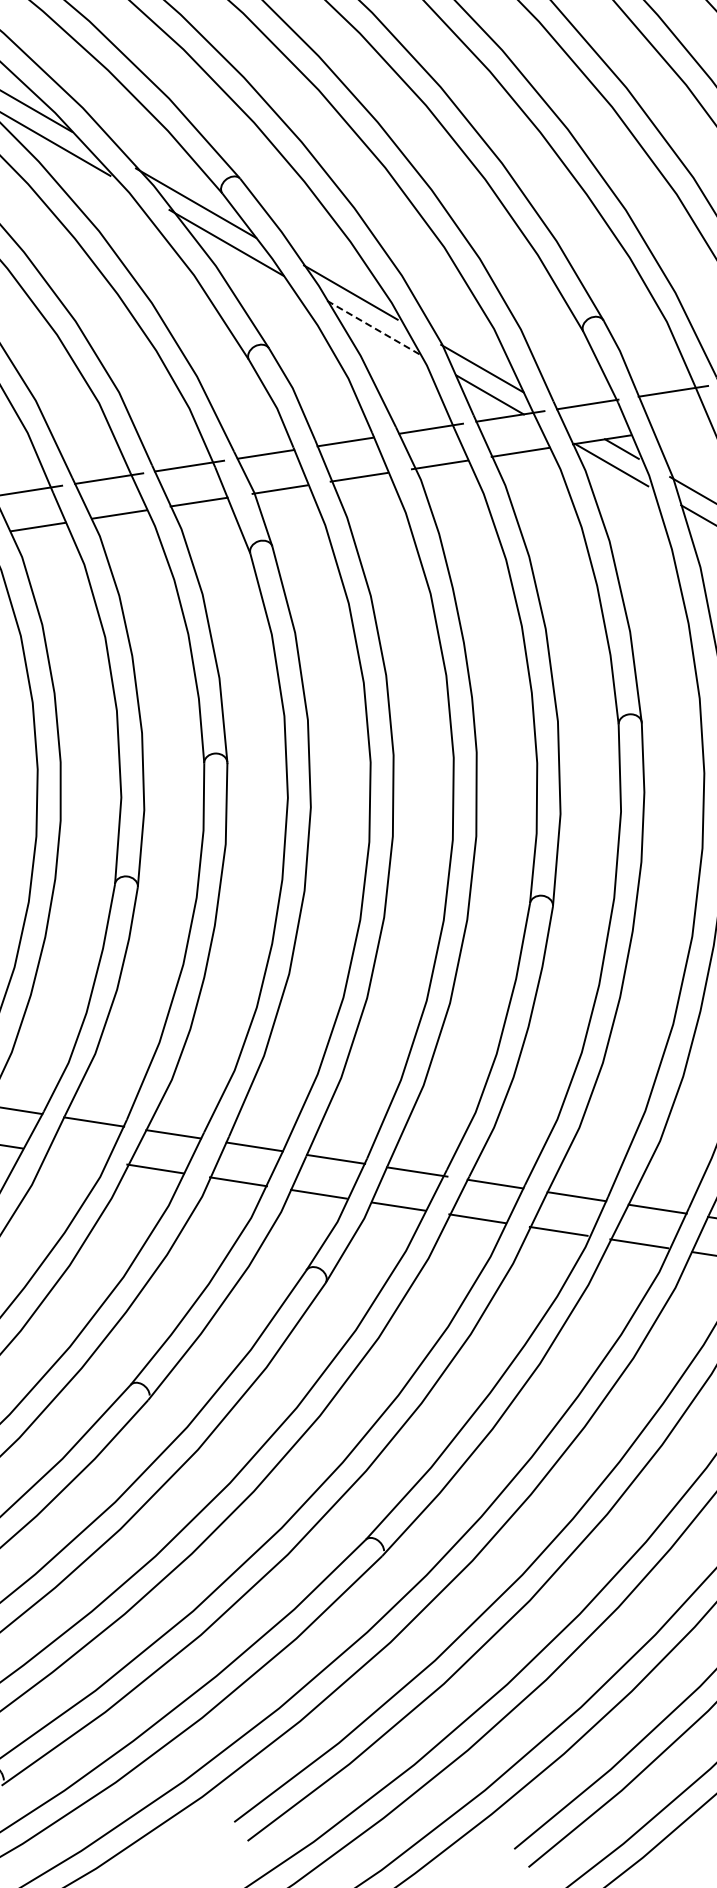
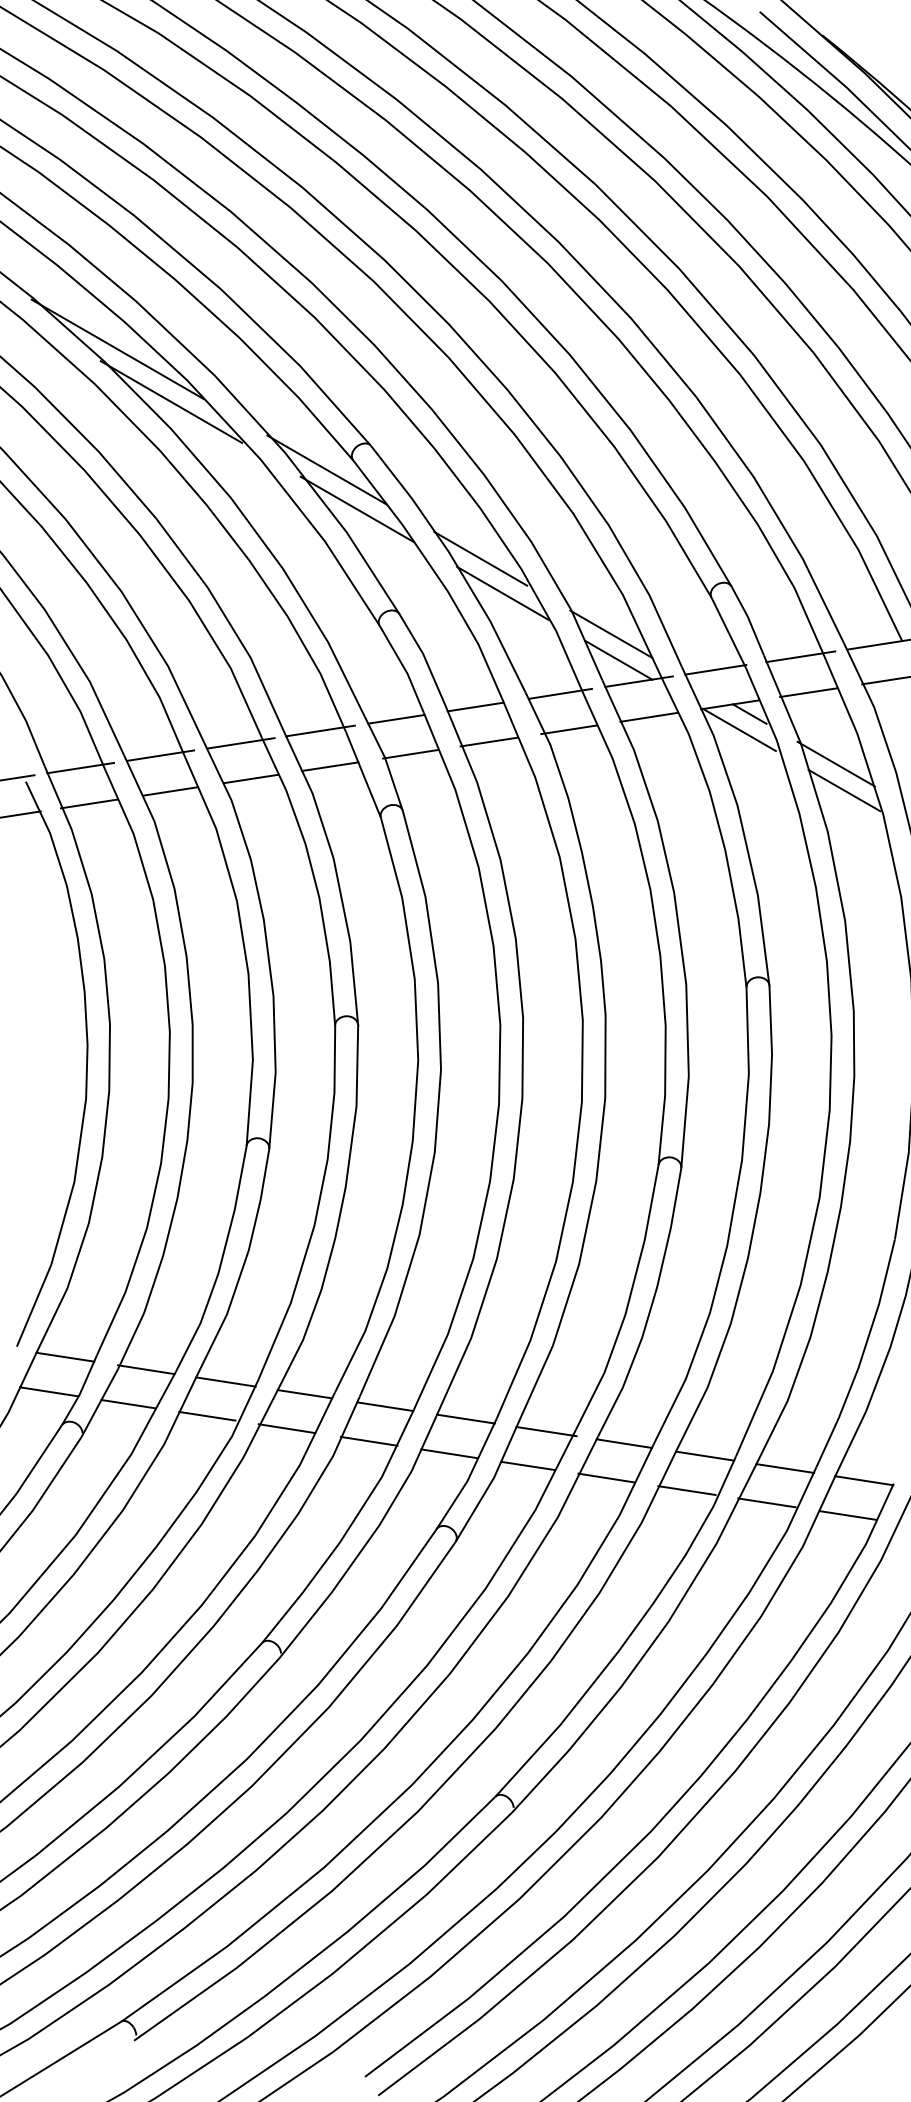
line: (373, 327) -> (503, 593), dashed -> solid
line: (681, 427) -> (808, 692), added
line: (75, 1155) -> (207, 1415), added

